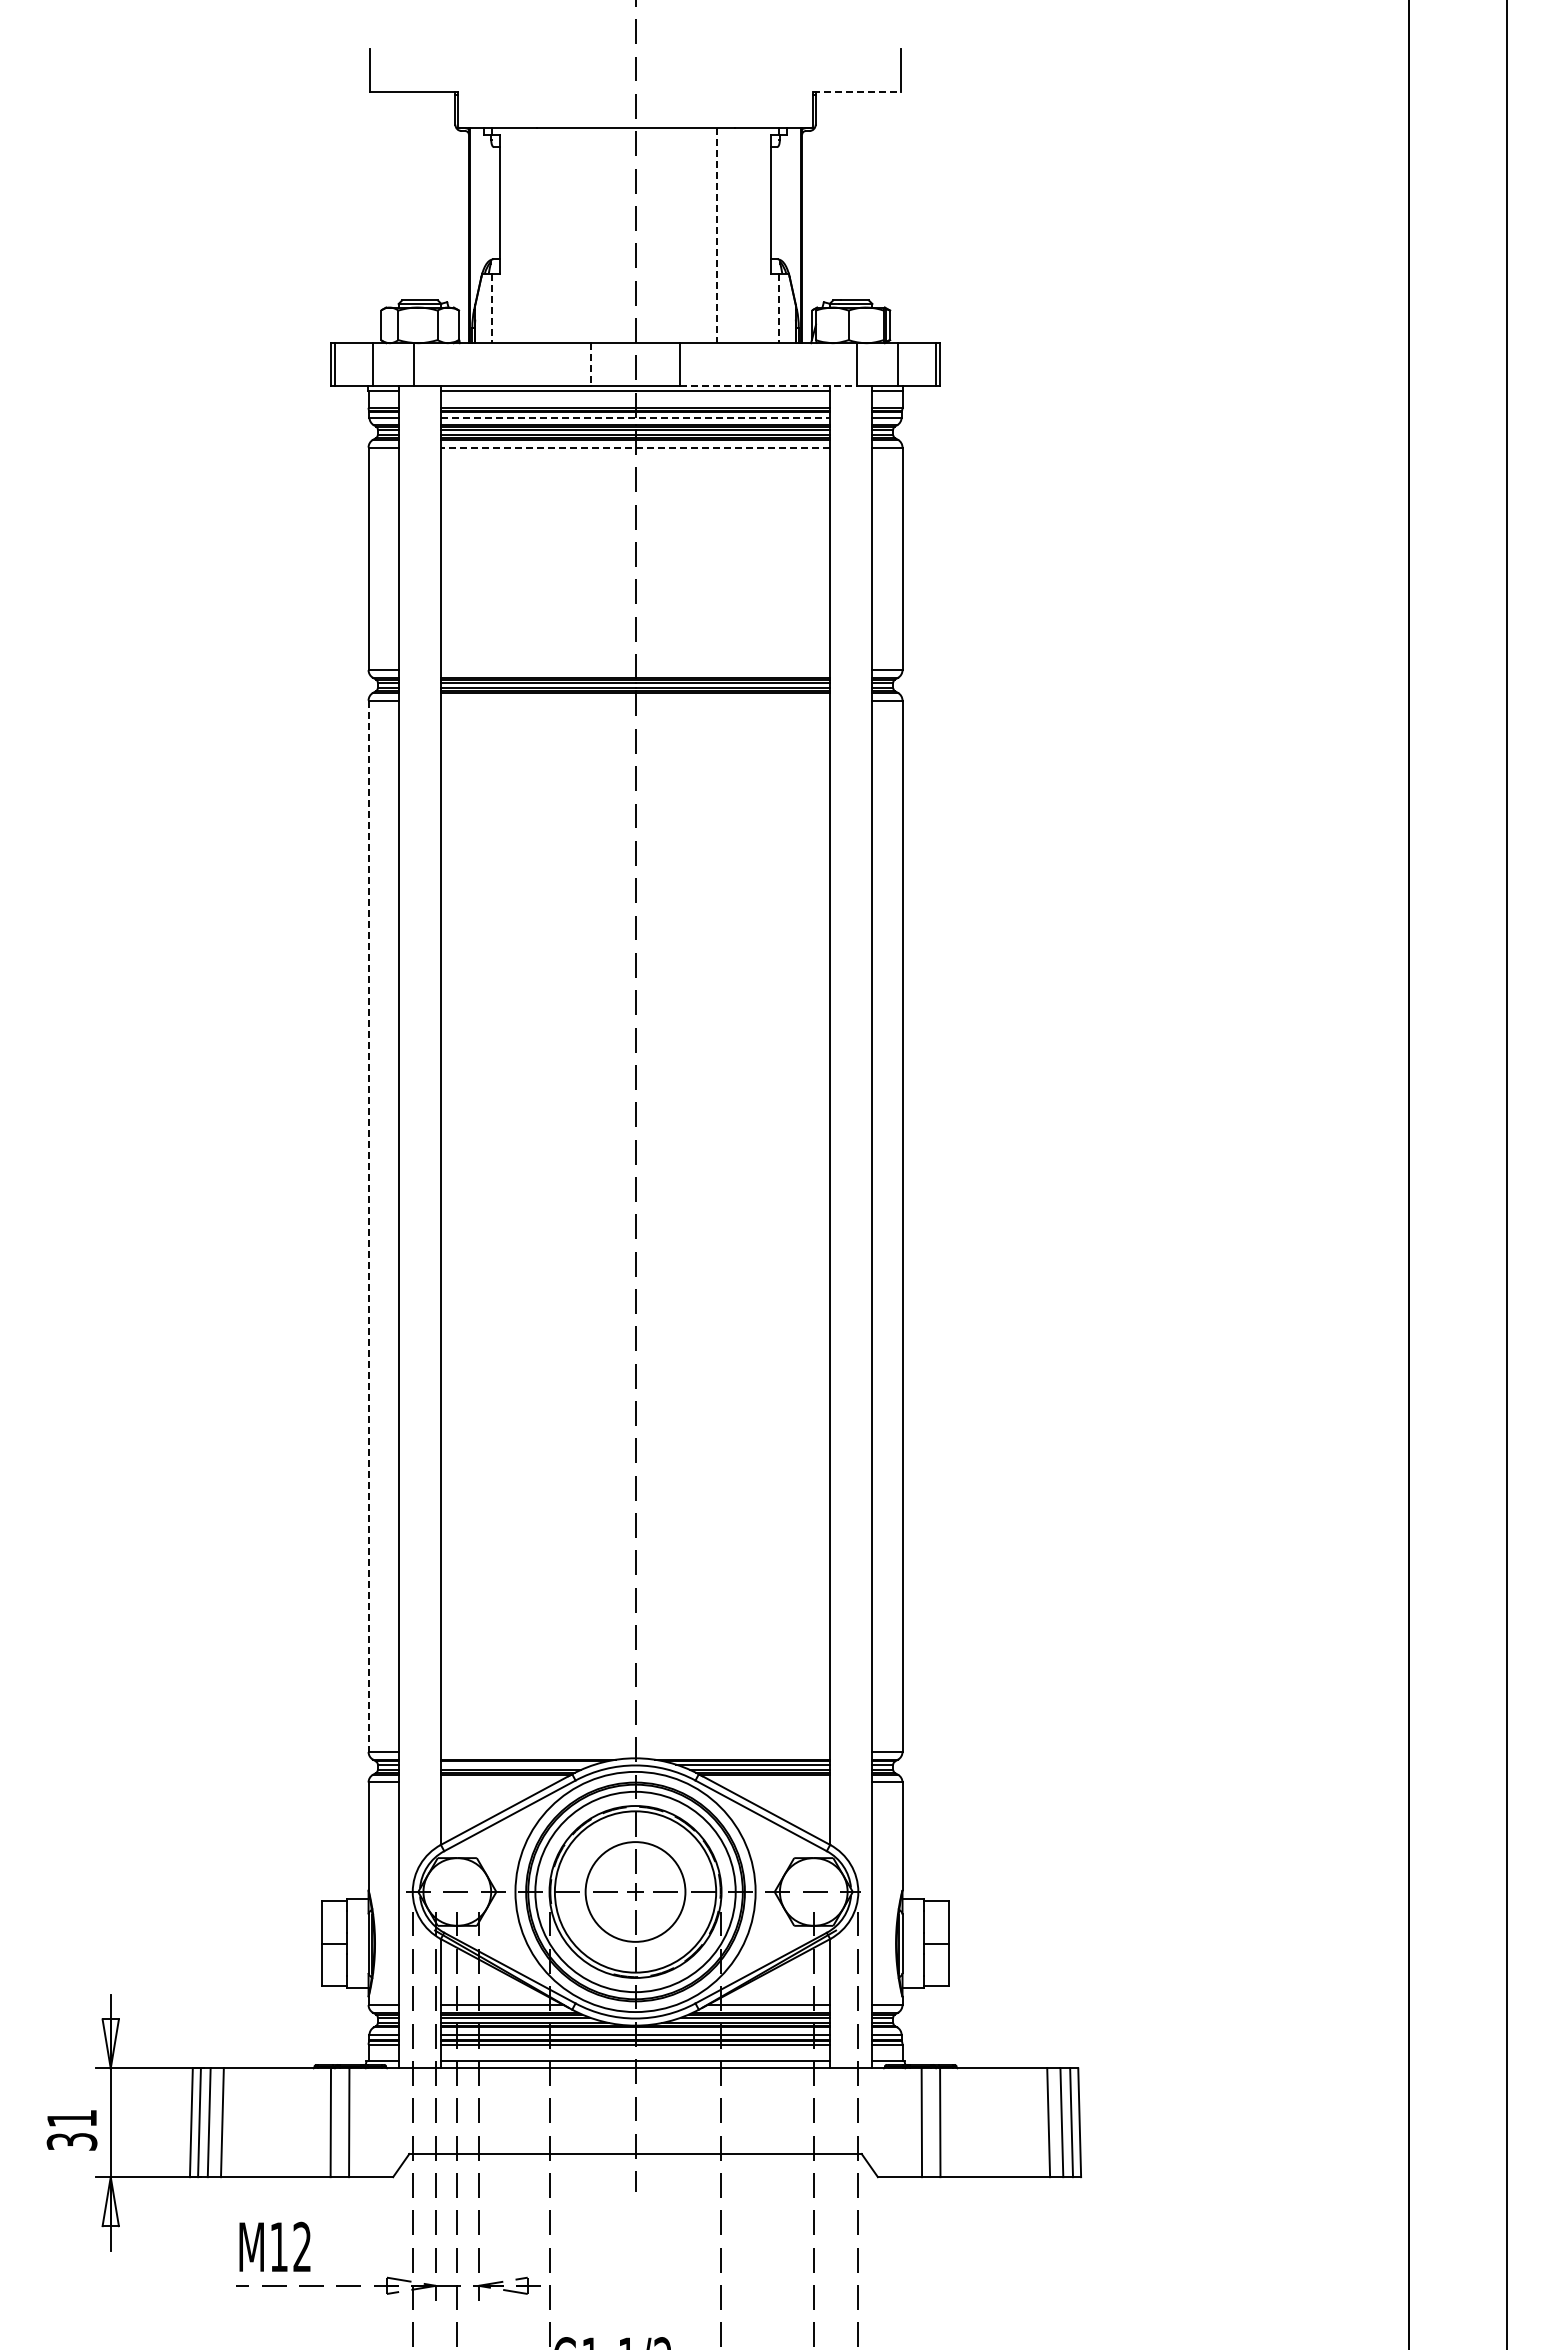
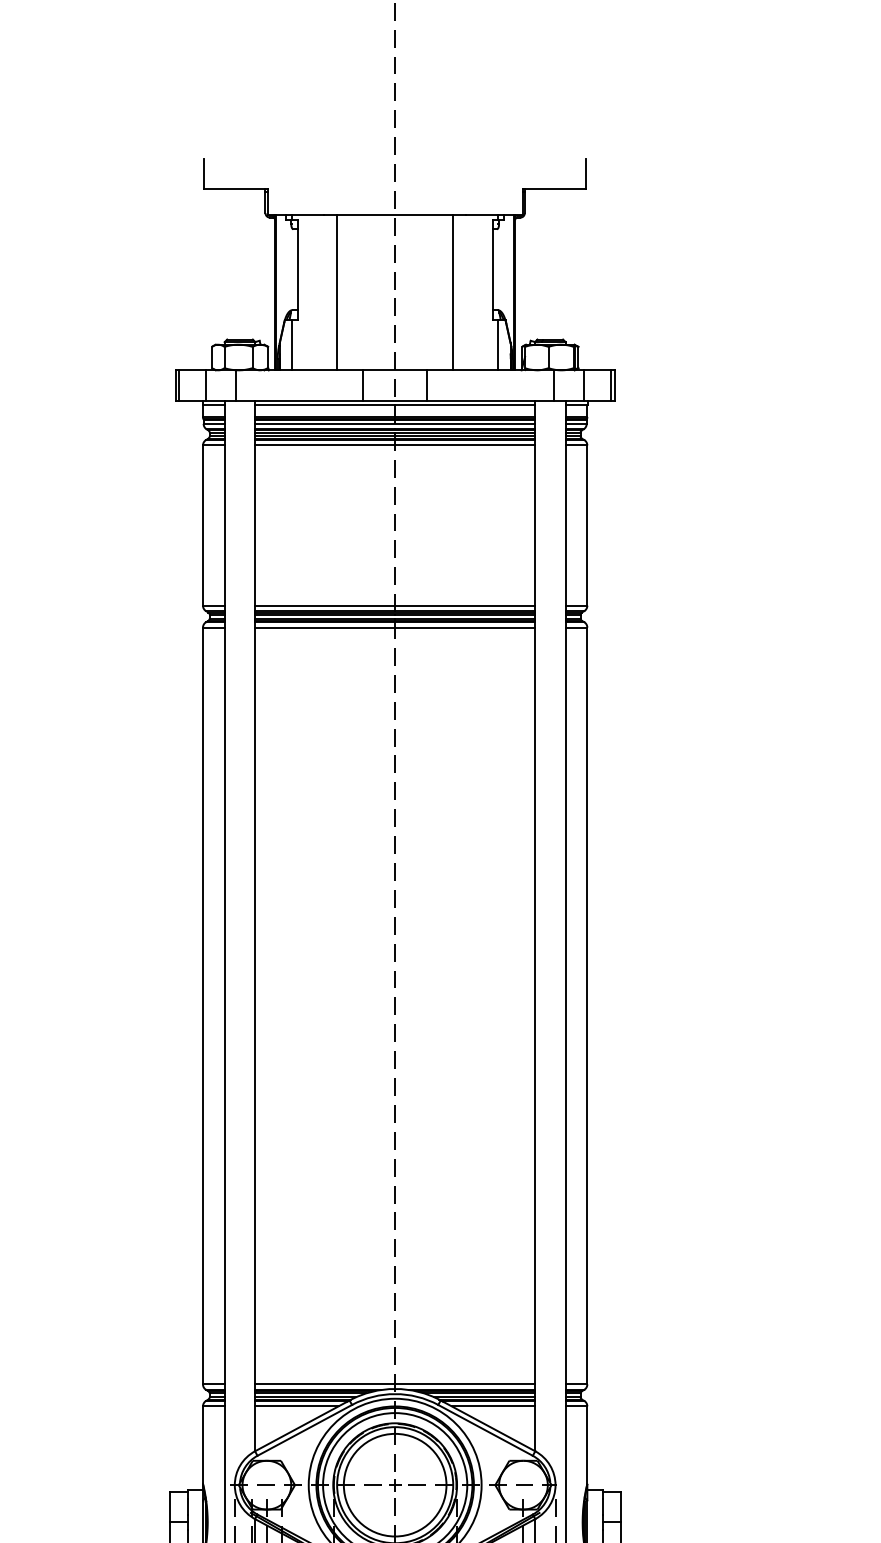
line: (856, 91) -> (554, 189), dashed -> solid
line: (554, 235) -> (336, 292), added
line: (716, 235) -> (453, 292), dashed -> solid
line: (492, 308) -> (292, 345), dashed -> solid
line: (778, 308) -> (498, 345), dashed -> solid
line: (591, 365) -> (363, 386), dashed -> solid
line: (768, 385) -> (490, 400), dashed -> solid
line: (636, 417) -> (395, 423), dashed -> solid
line: (635, 447) -> (395, 445), dashed -> solid
line: (635, 670) -> (395, 605), added
line: (635, 700) -> (395, 627), added
line: (368, 1226) -> (202, 1006), dashed -> solid
line: (635, 1751) -> (395, 1384), added
line: (518, 1764) -> (310, 1393), added
line: (498, 1782) -> (296, 1406), added
line: (771, 1782) -> (493, 1406), added
circle: (635, 1891) -> (395, 1484), size x1.43

